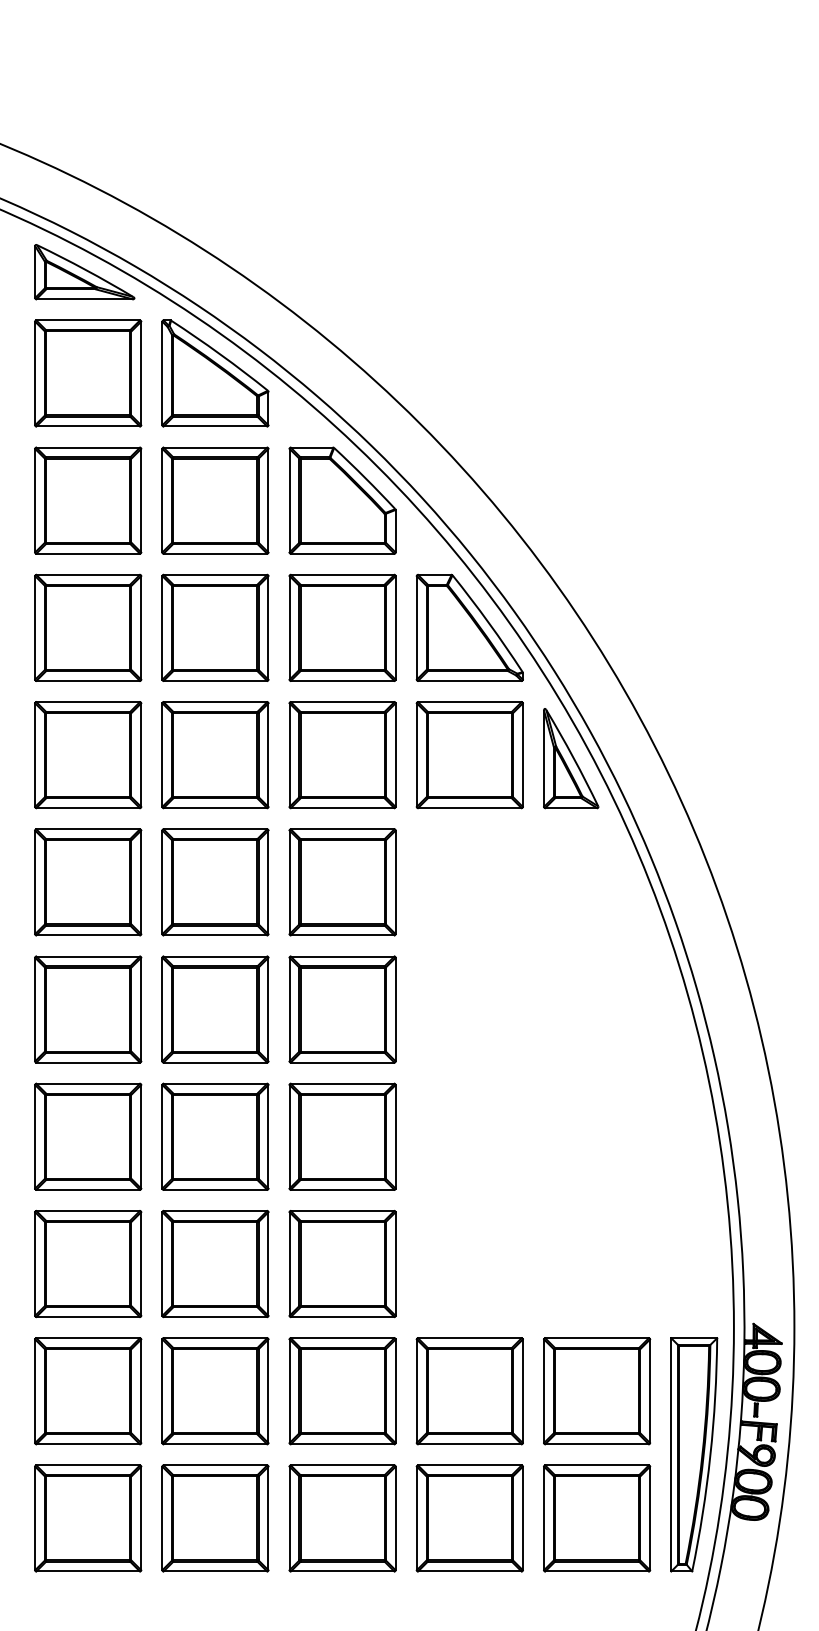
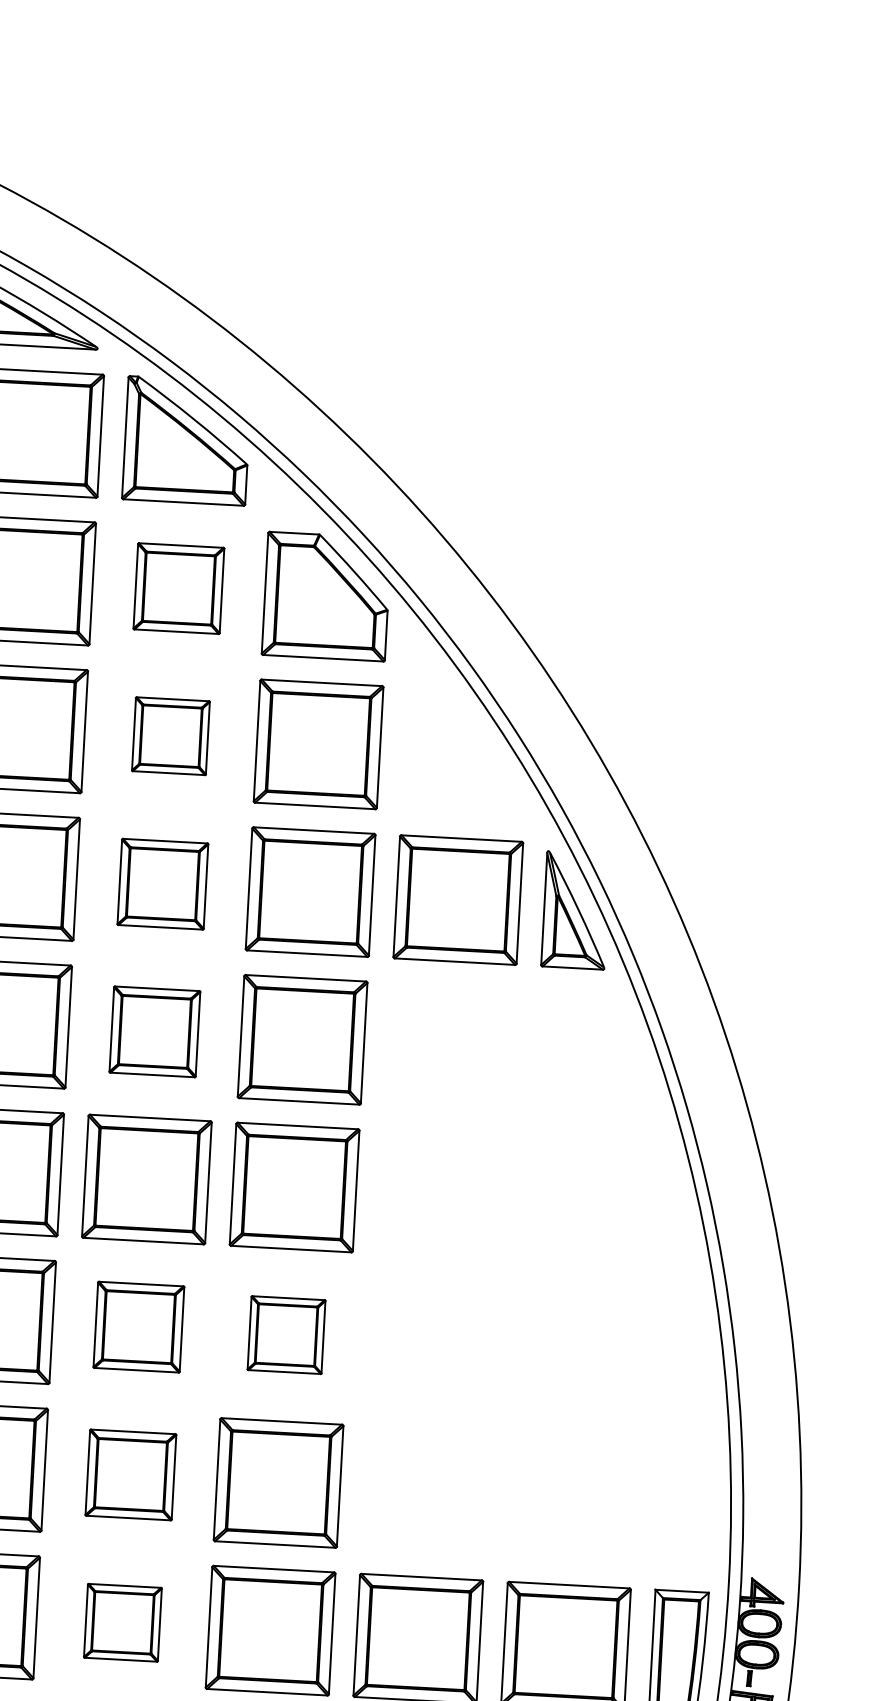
part: (215, 500) -> (179, 588), size x0.7
part: (215, 627) -> (171, 735), size x0.6
part: (469, 627) -> (465, 751), removed
part: (215, 755) -> (162, 884), size x0.7
part: (215, 882) -> (154, 1032), size x0.7
part: (215, 1136) -> (139, 1326), size x0.7
part: (342, 1136) -> (286, 1334), size x0.6
part: (215, 1263) -> (131, 1474), size x0.7
part: (215, 1391) -> (122, 1623), size x0.6

